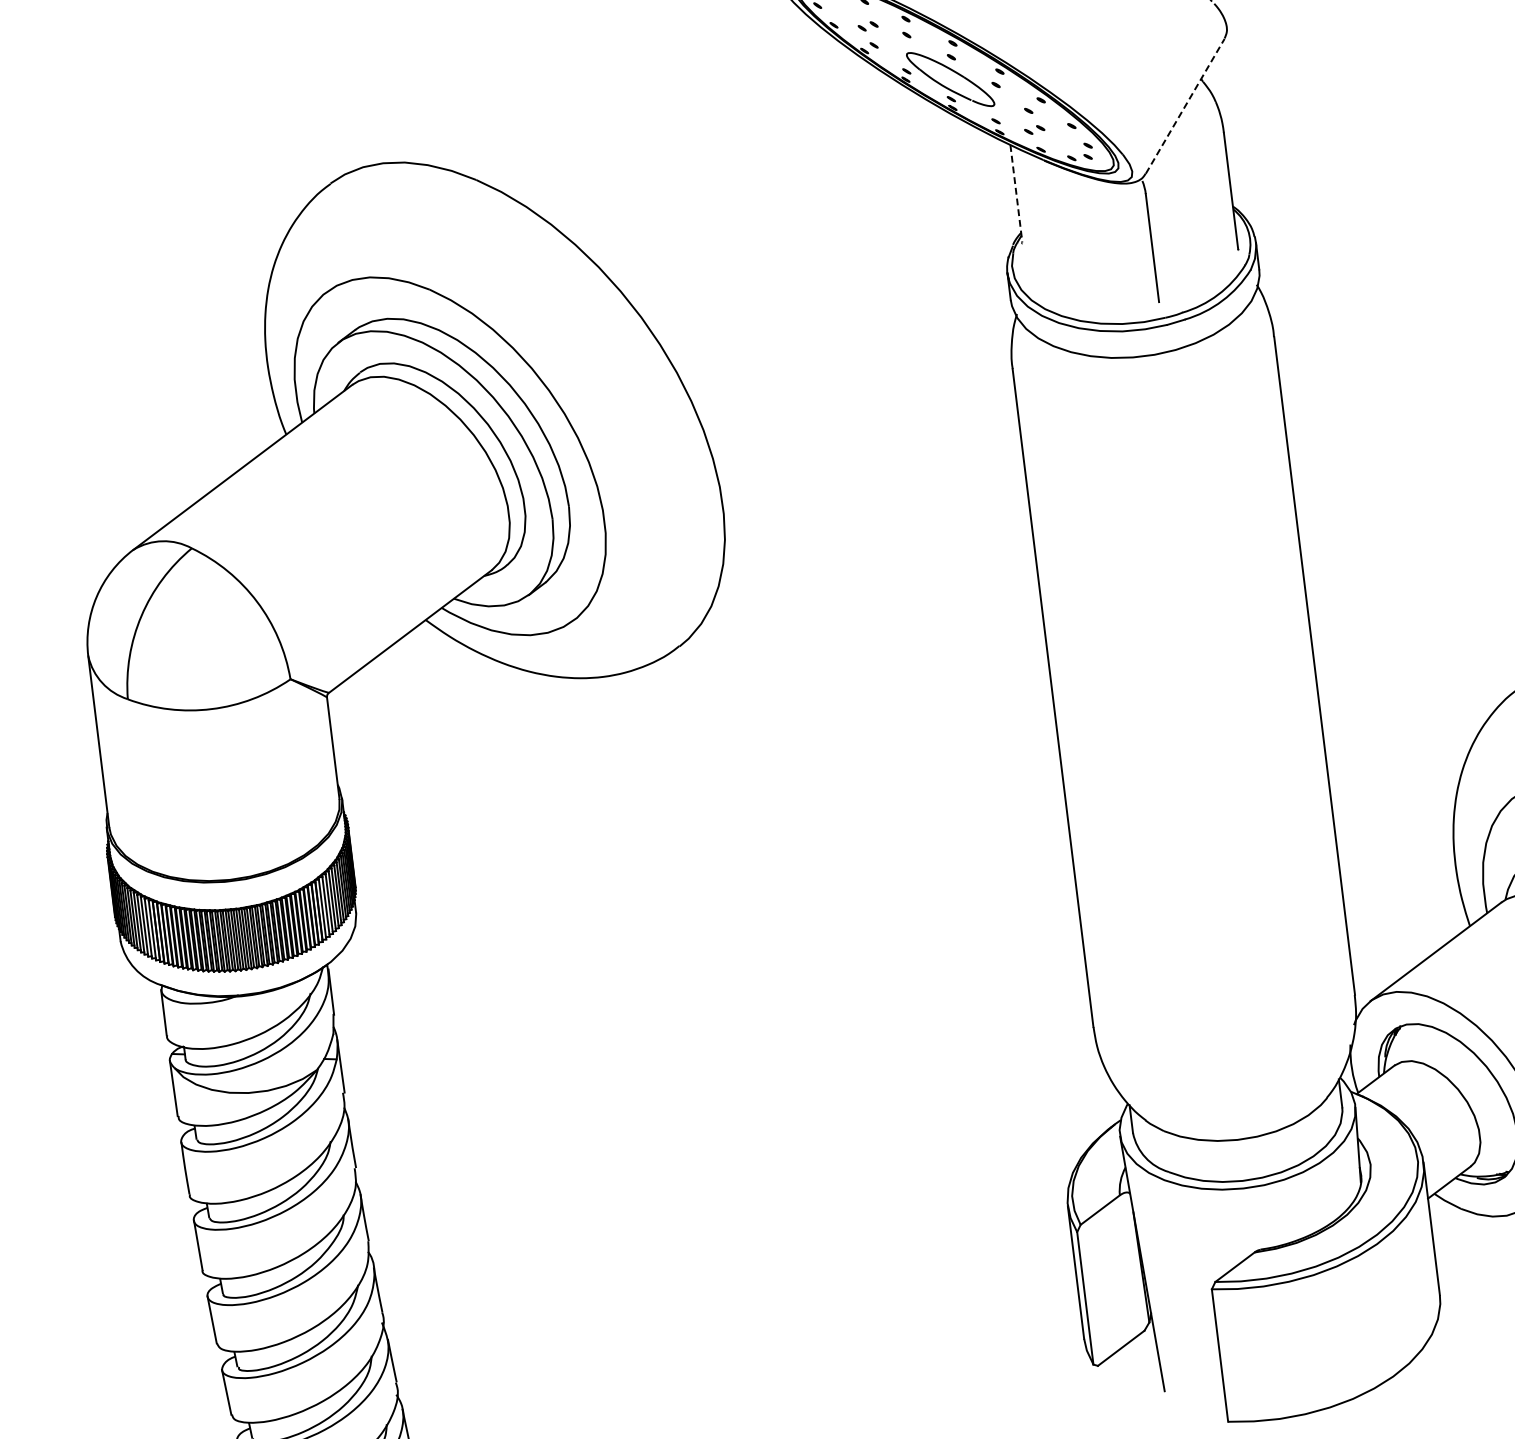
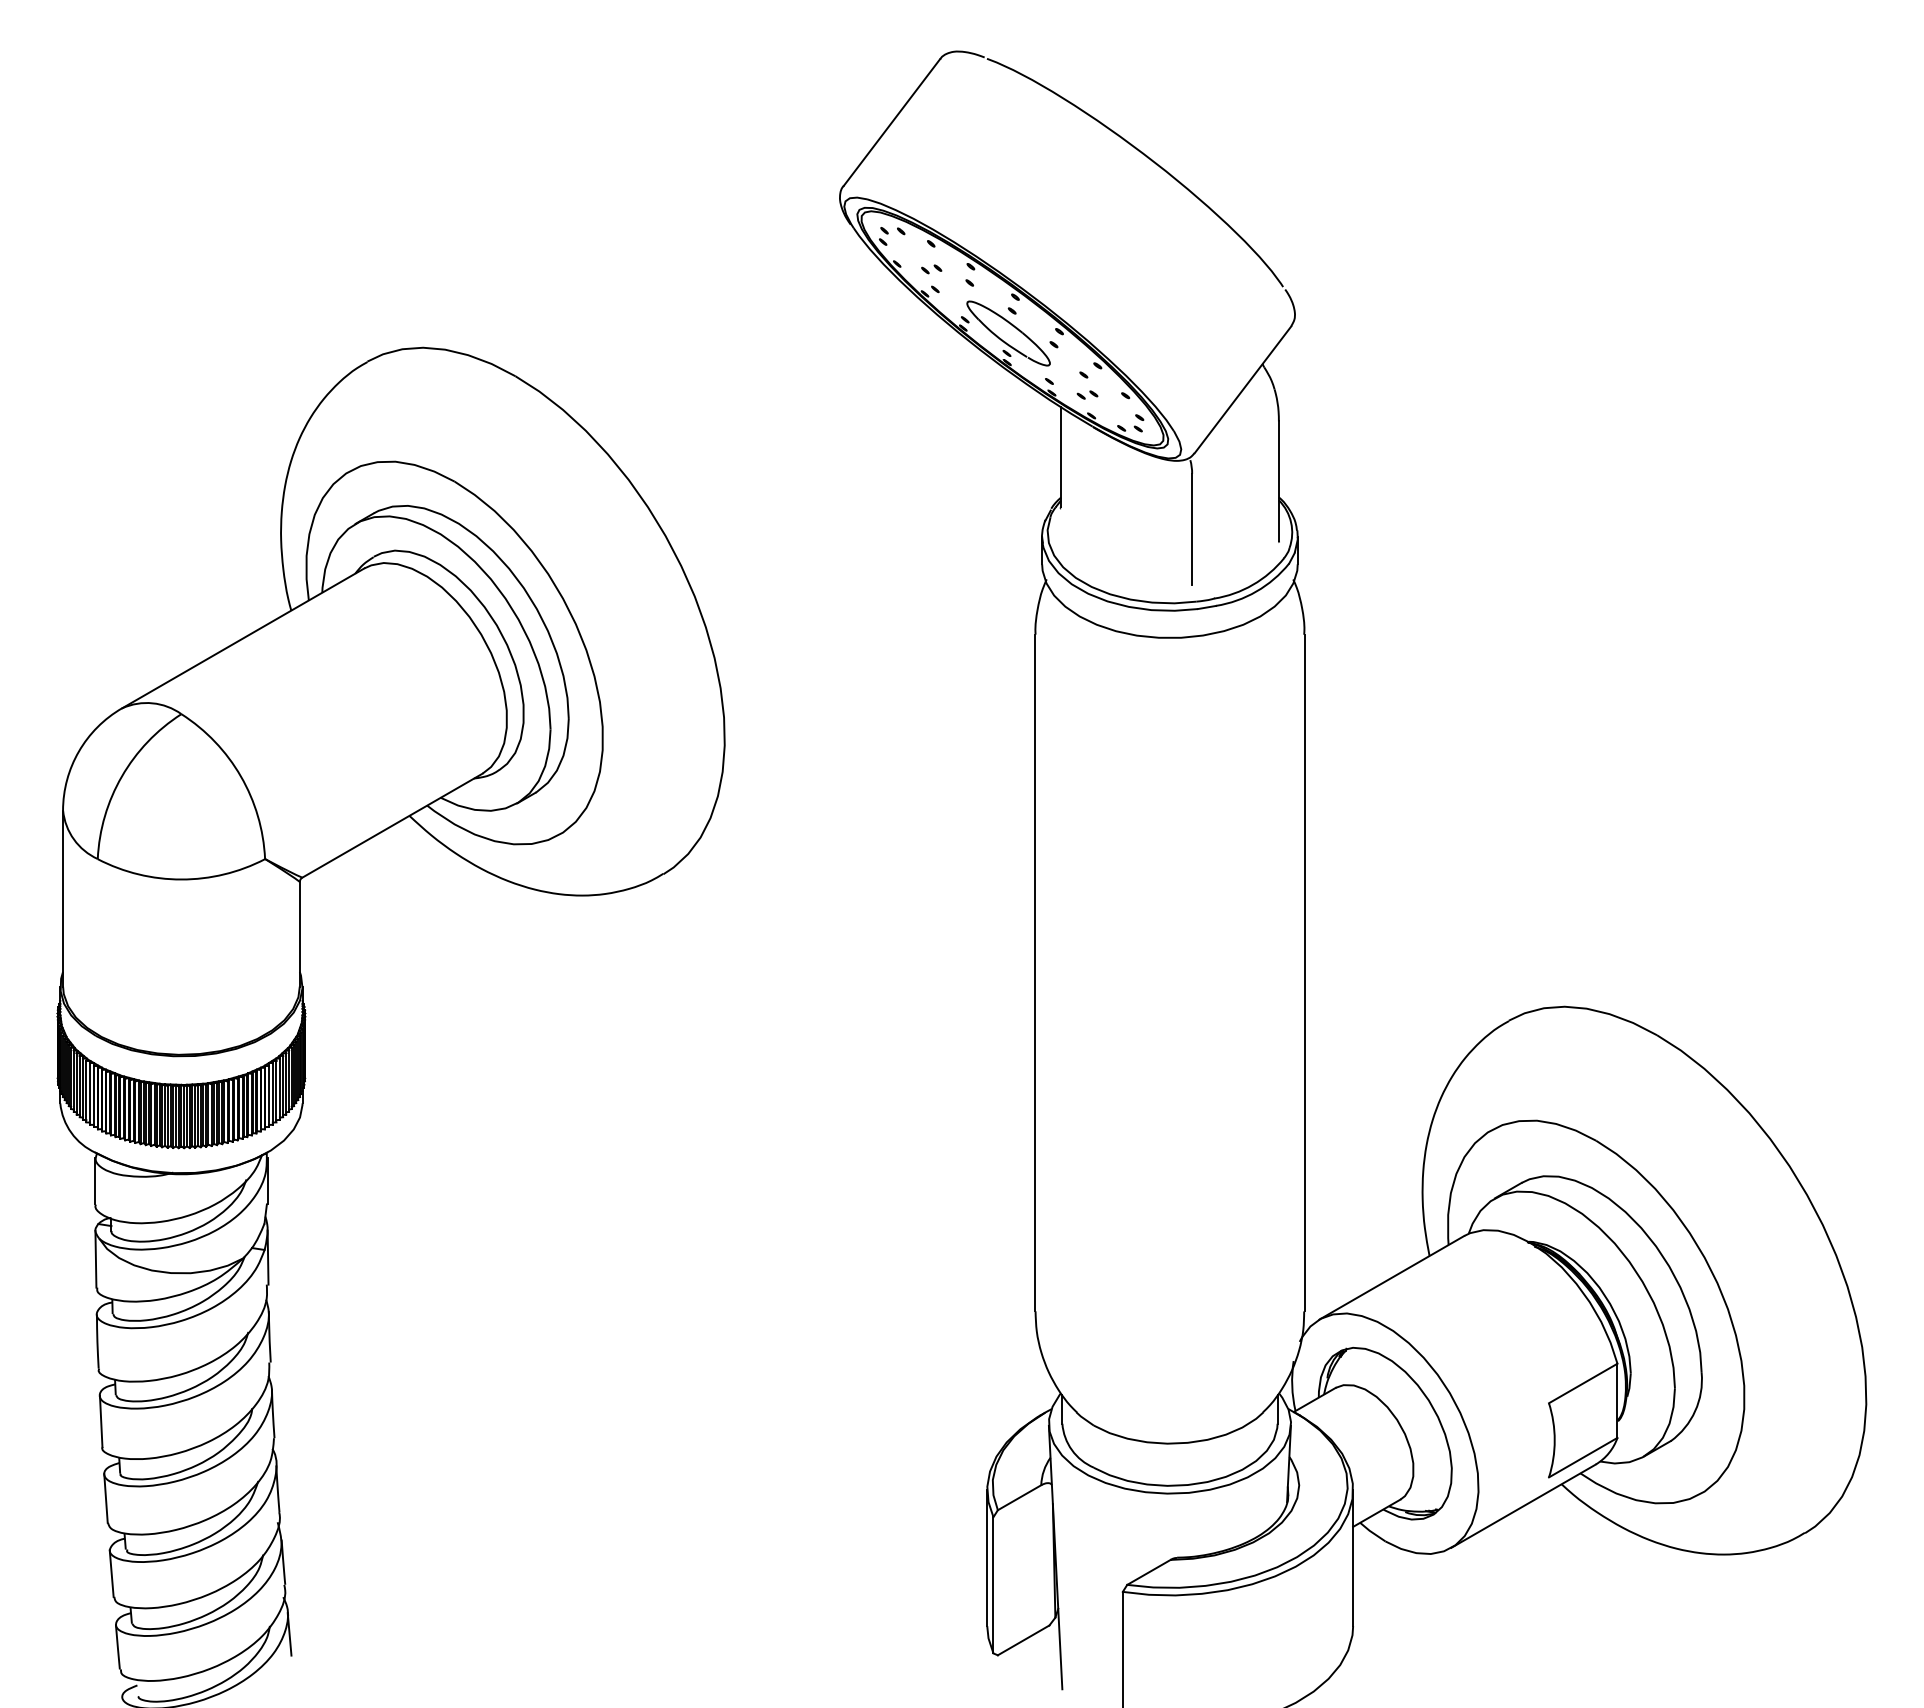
line: (1185, 105) -> (1243, 389), dashed -> solid
line: (1016, 193) -> (1061, 457), dashed -> solid

